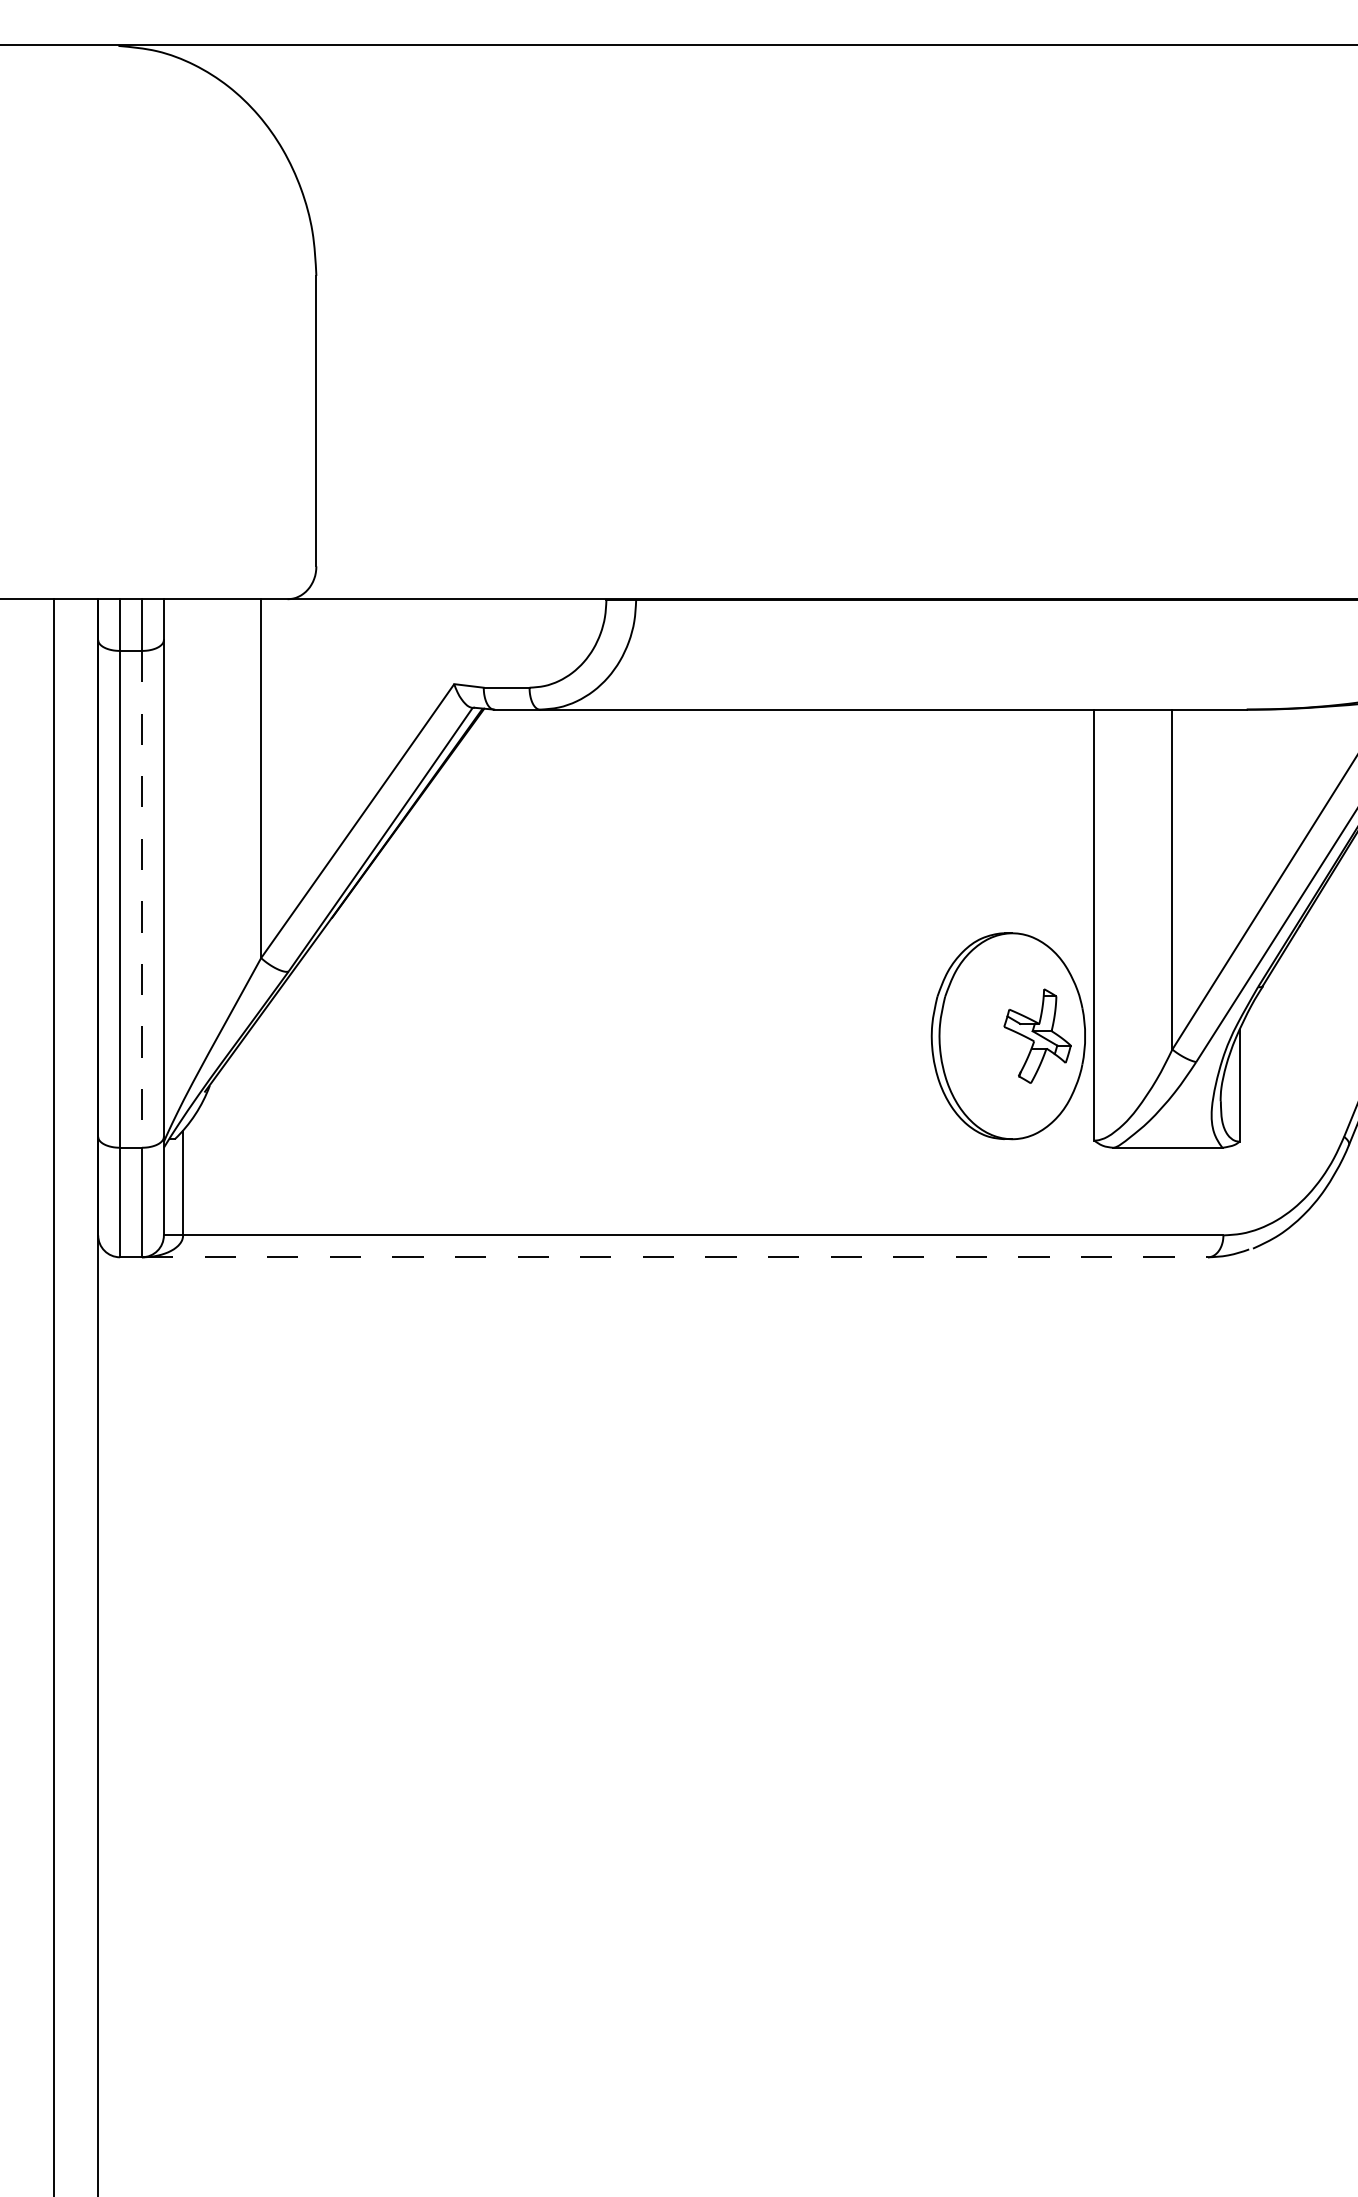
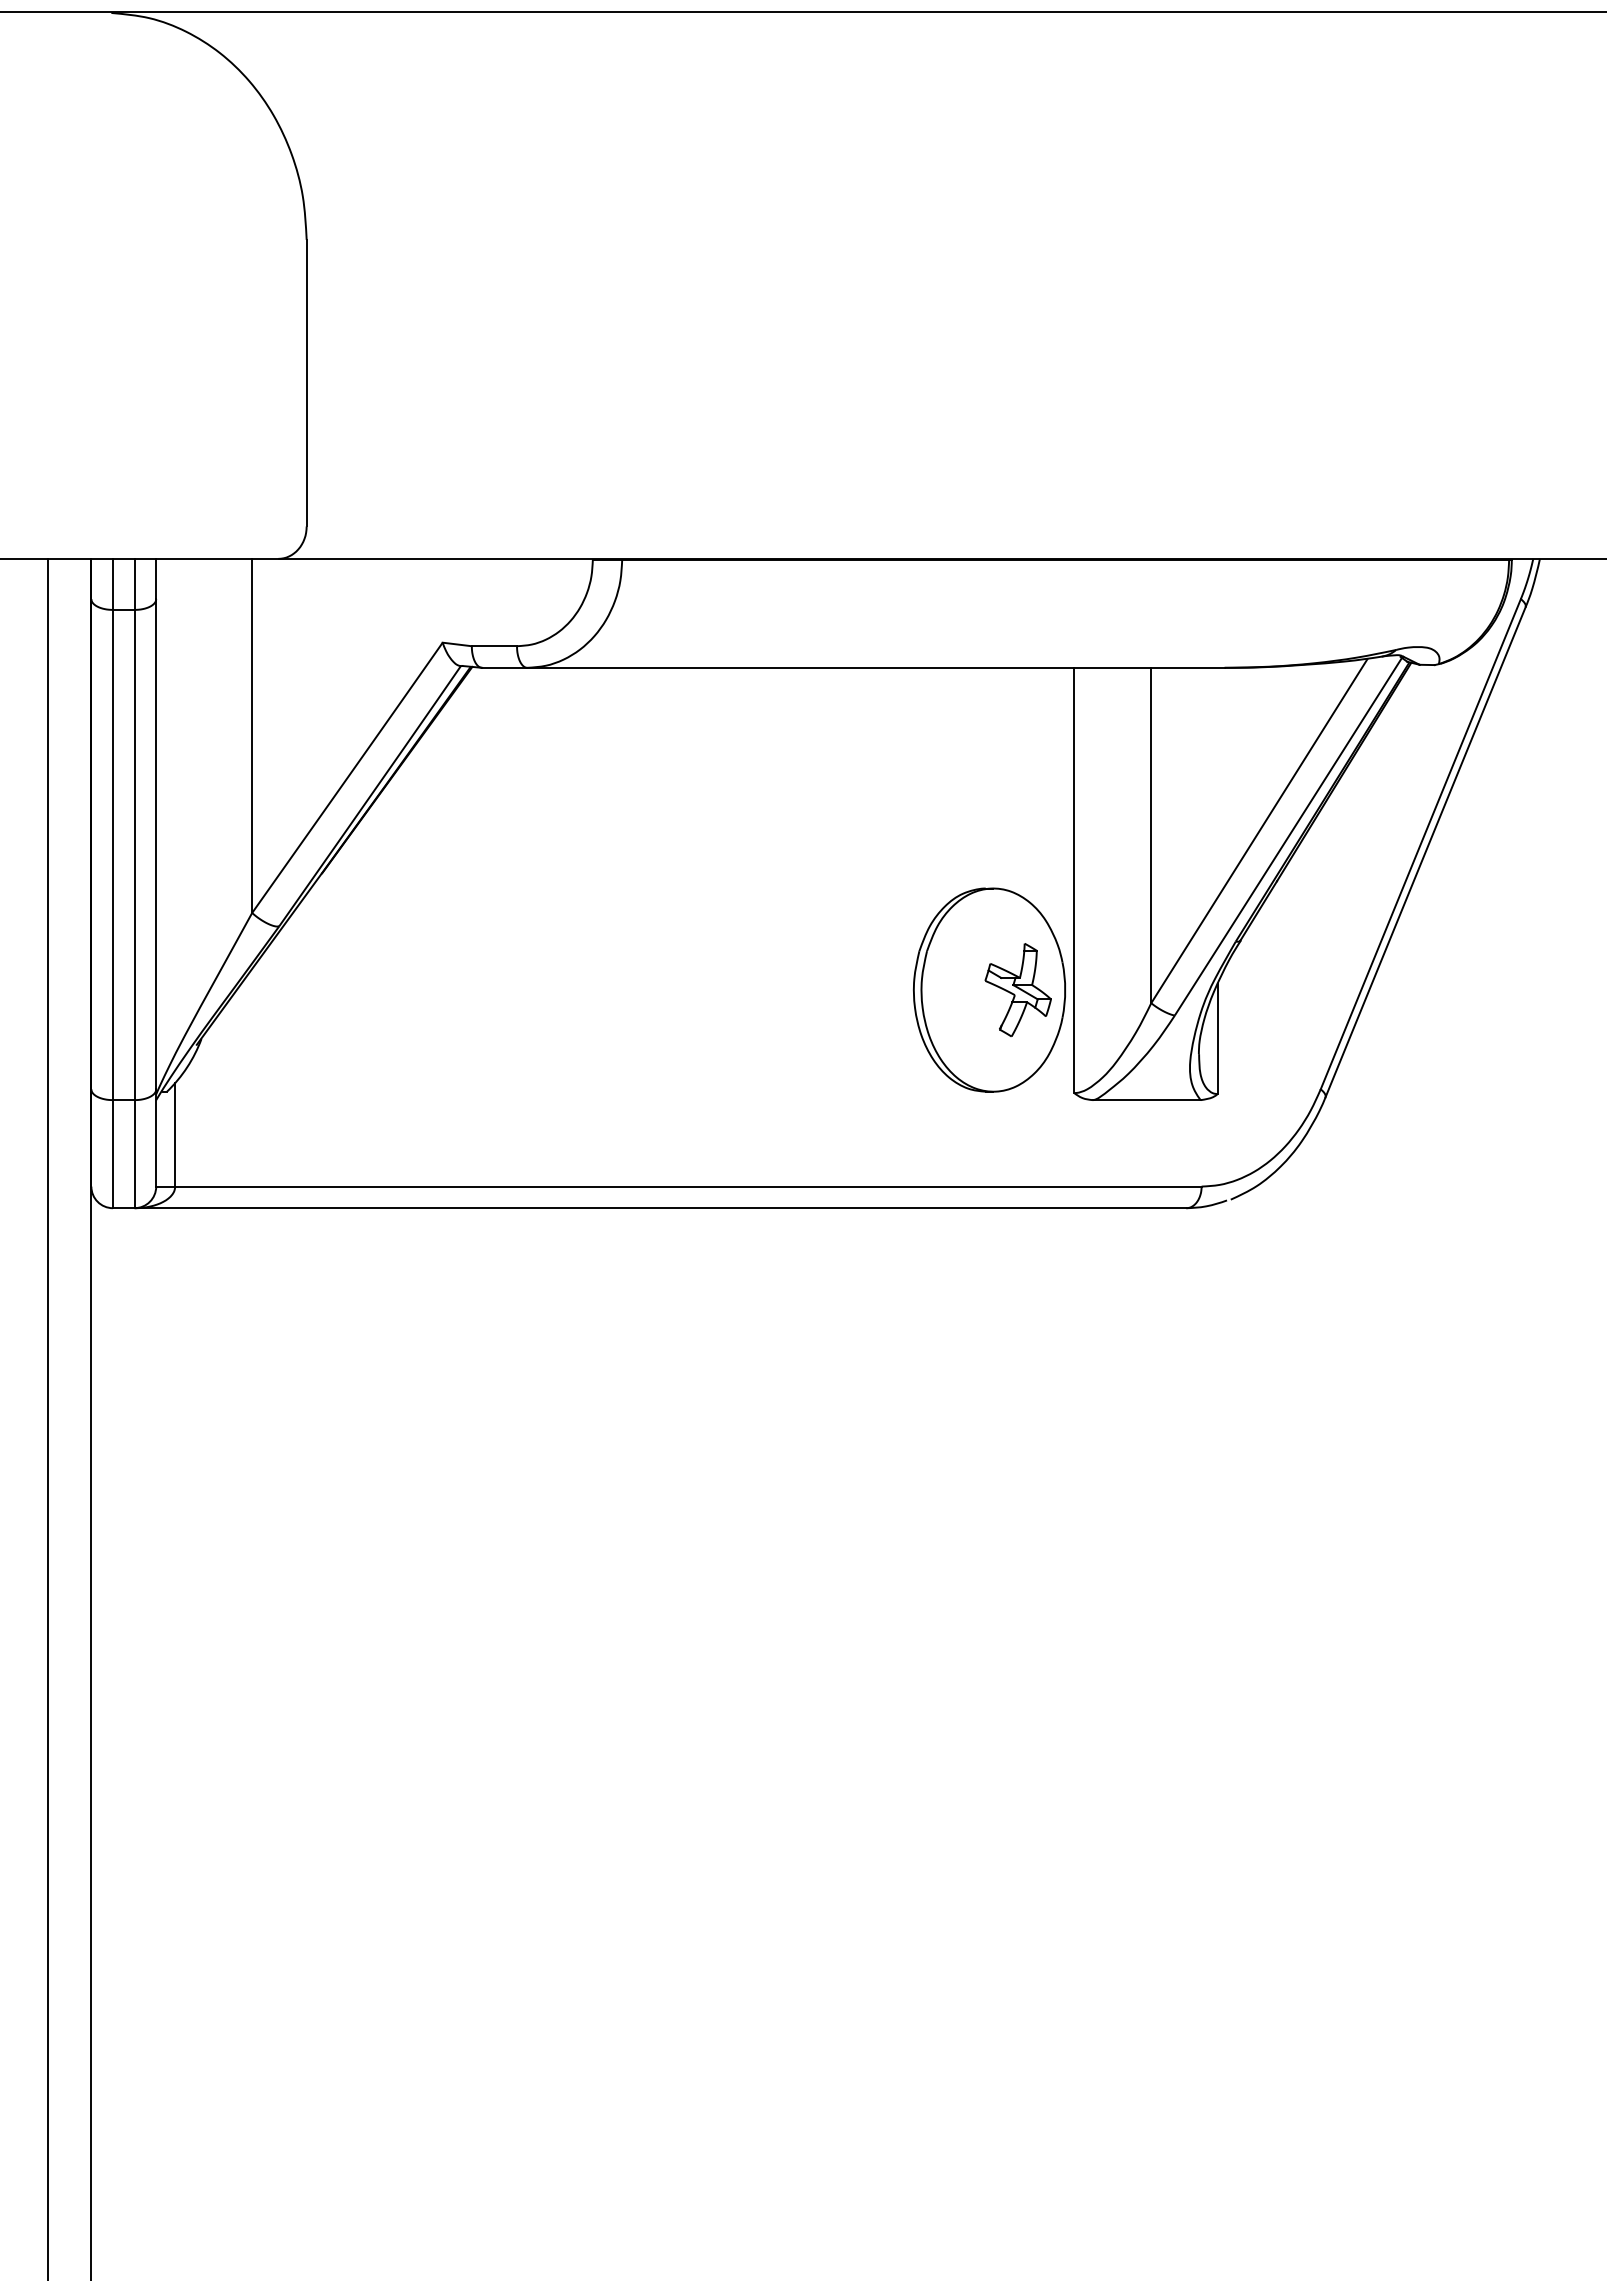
line: (141, 899) -> (134, 855), dashed -> solid
line: (674, 1257) -> (660, 1208), dashed -> solid

